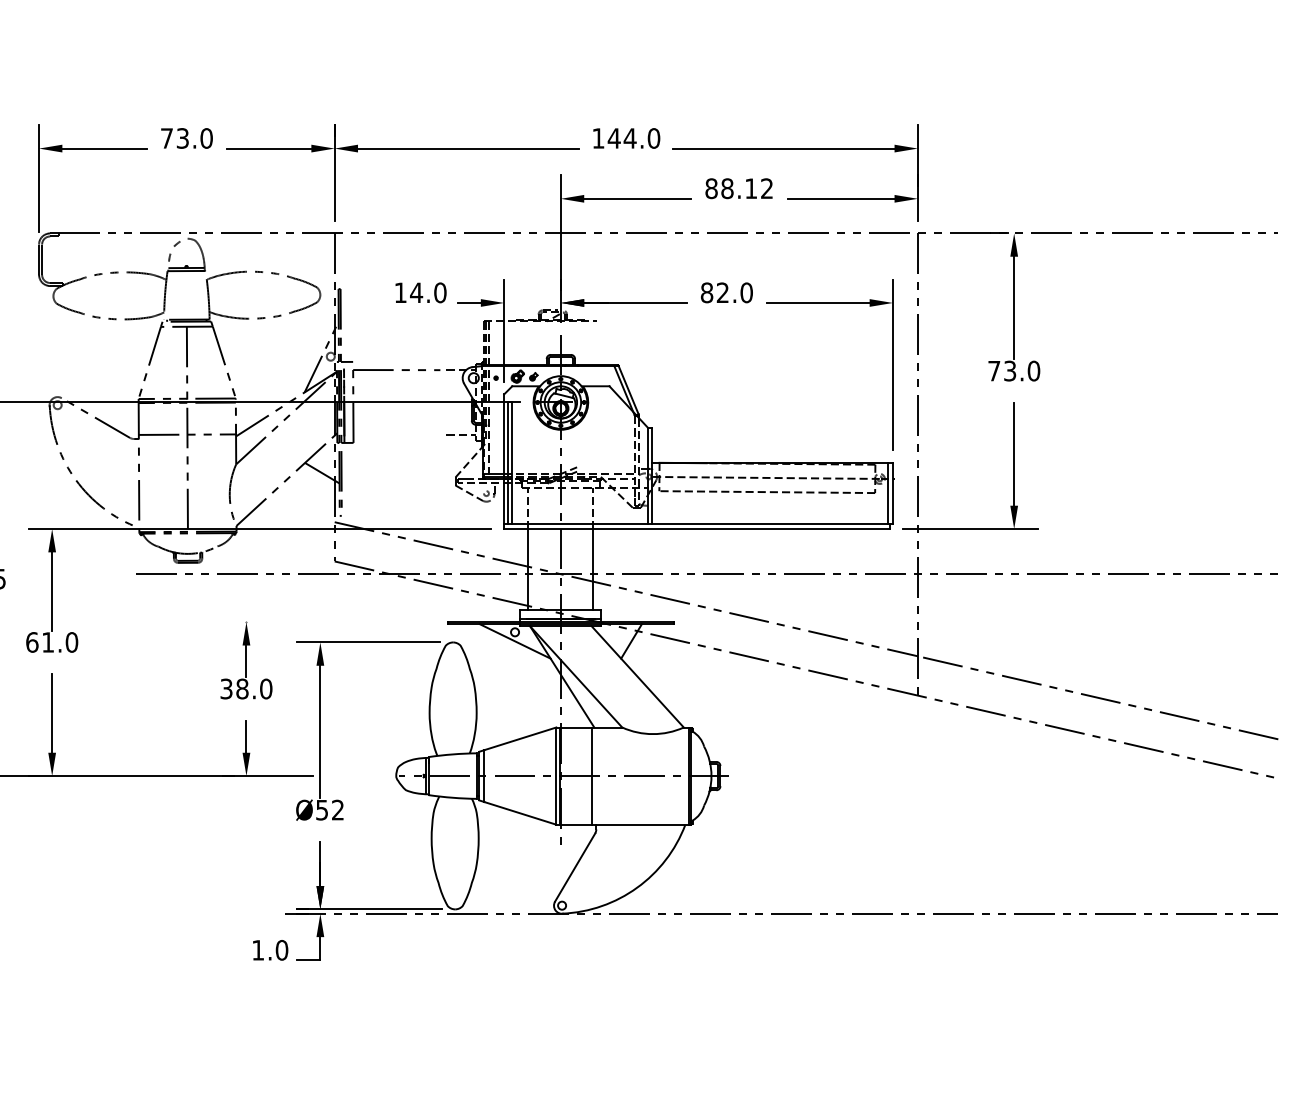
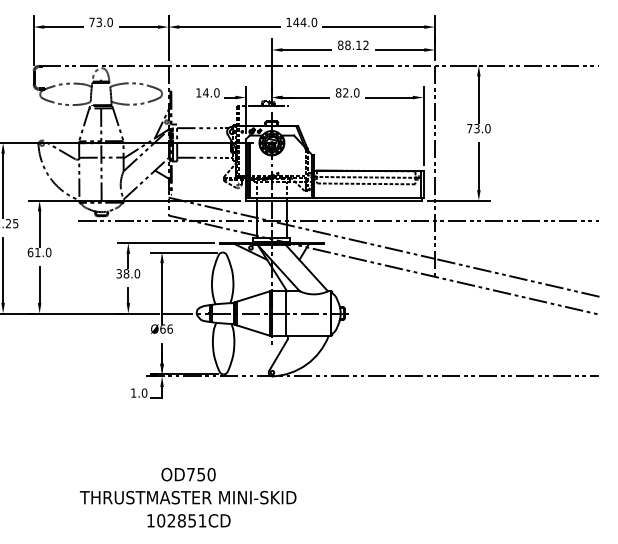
line: (395, 434) -> (196, 157), added
line: (327, 622) -> (165, 243), added
line: (356, 775) -> (178, 313), added
text: (330, 808) -> (166, 328), Ø52 -> Ø66

